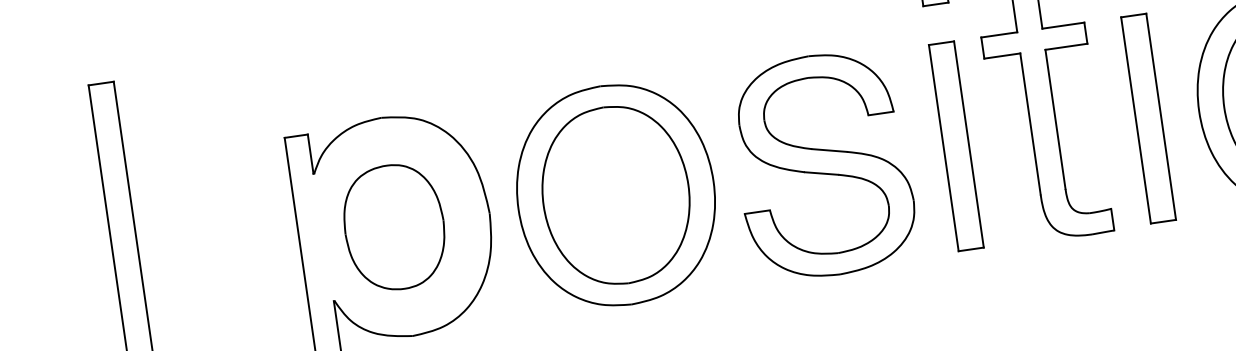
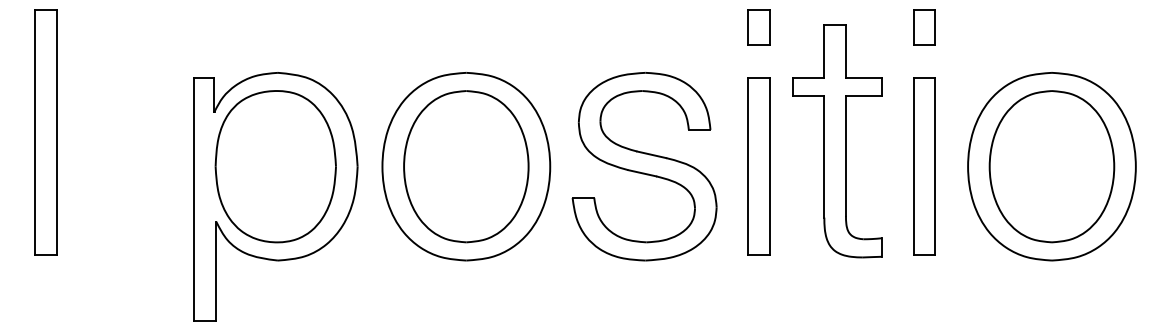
part: (394, 227) -> (275, 166), size x1.43

